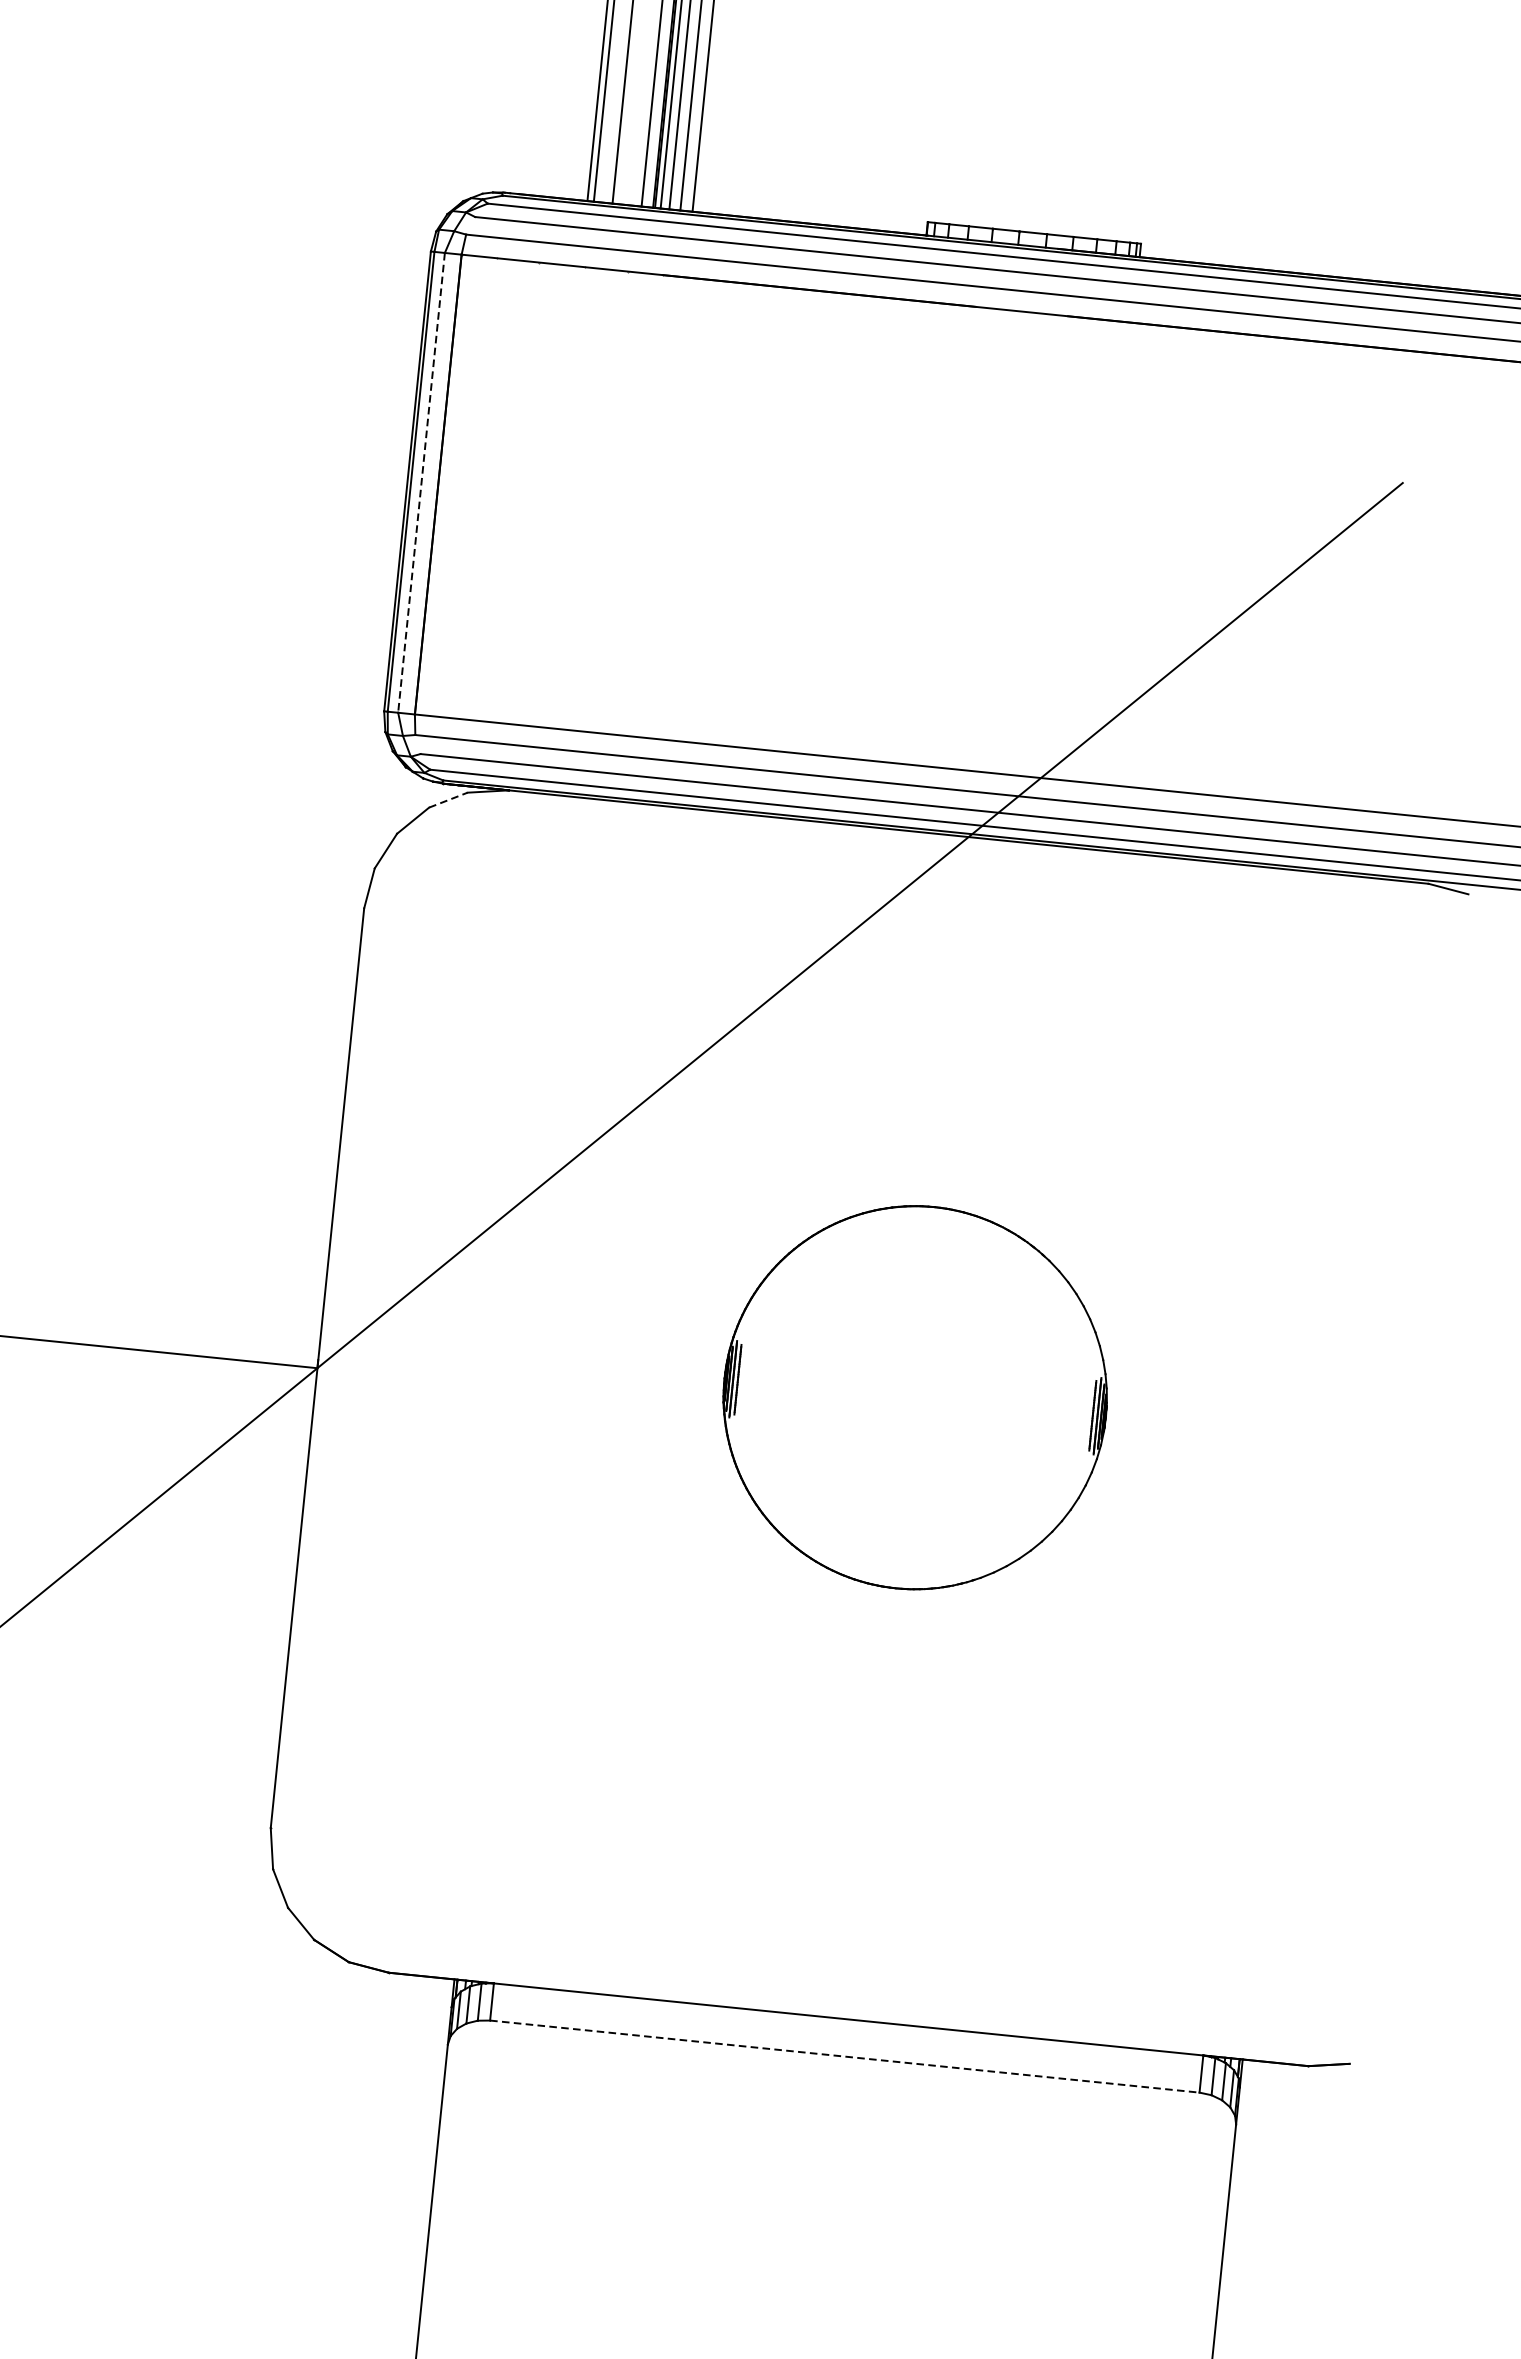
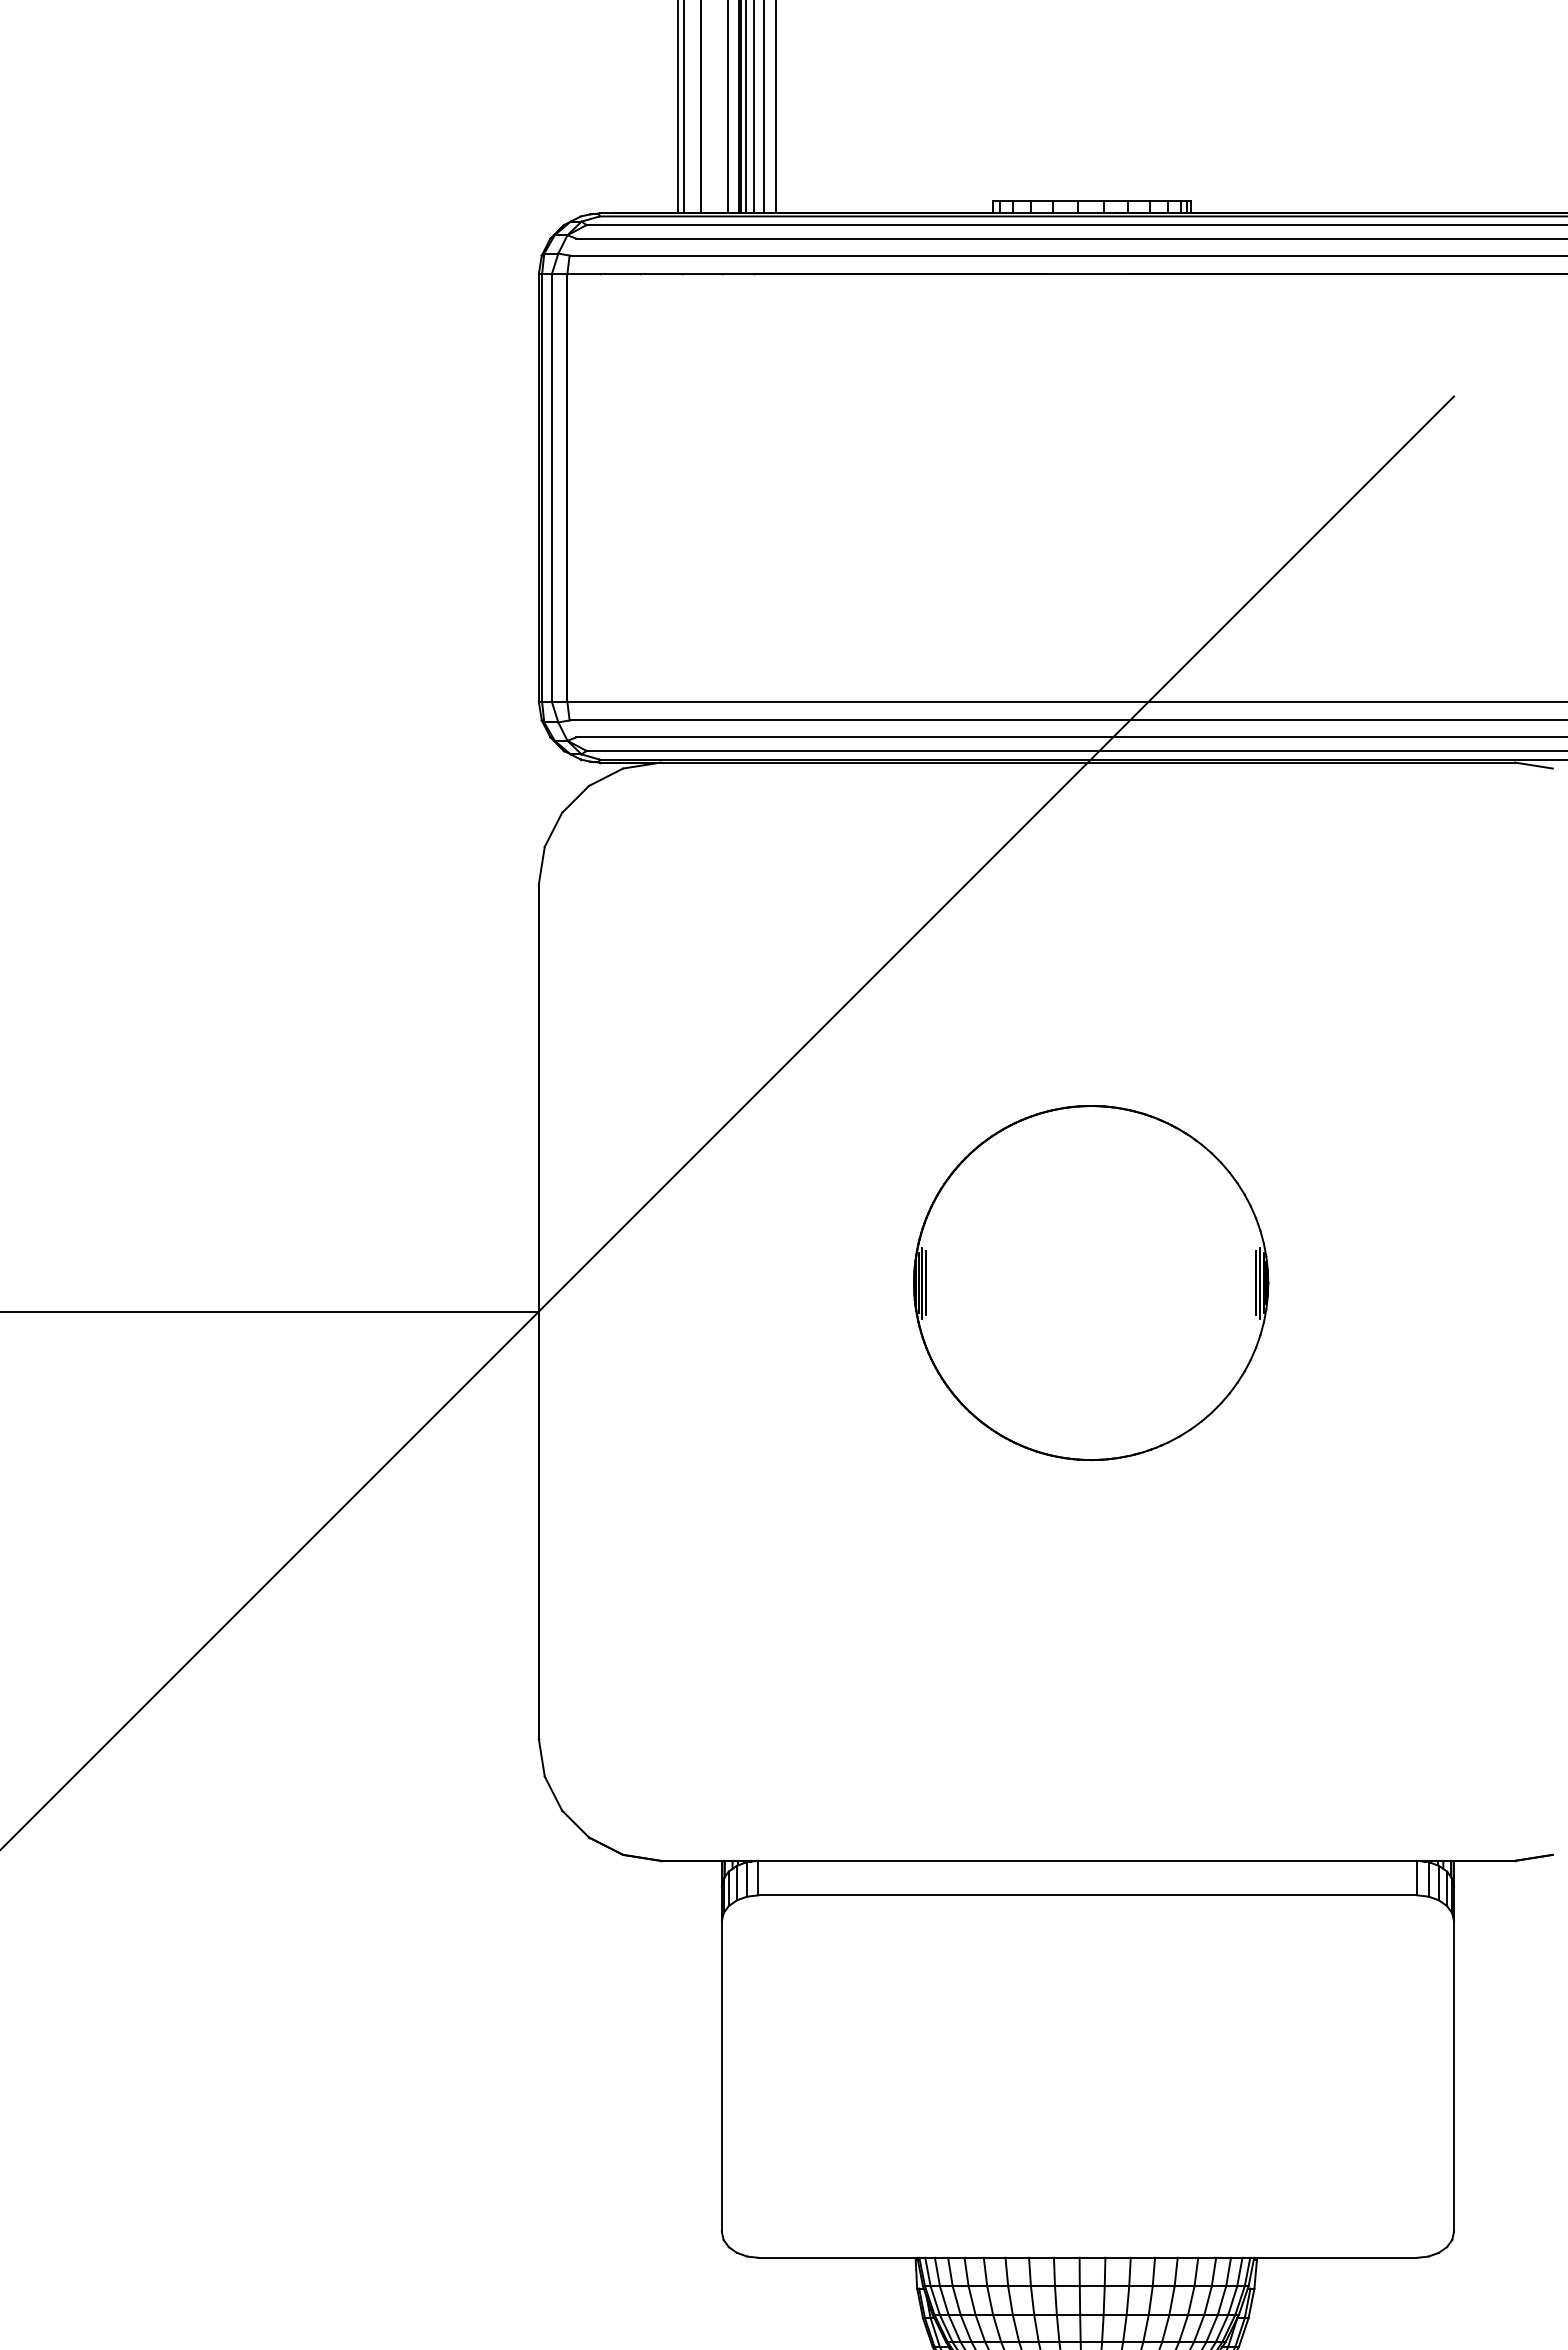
line: (421, 483) -> (551, 488), dashed -> solid
line: (448, 800) -> (606, 777), dashed -> solid
line: (845, 2056) -> (1088, 1895), dashed -> solid

